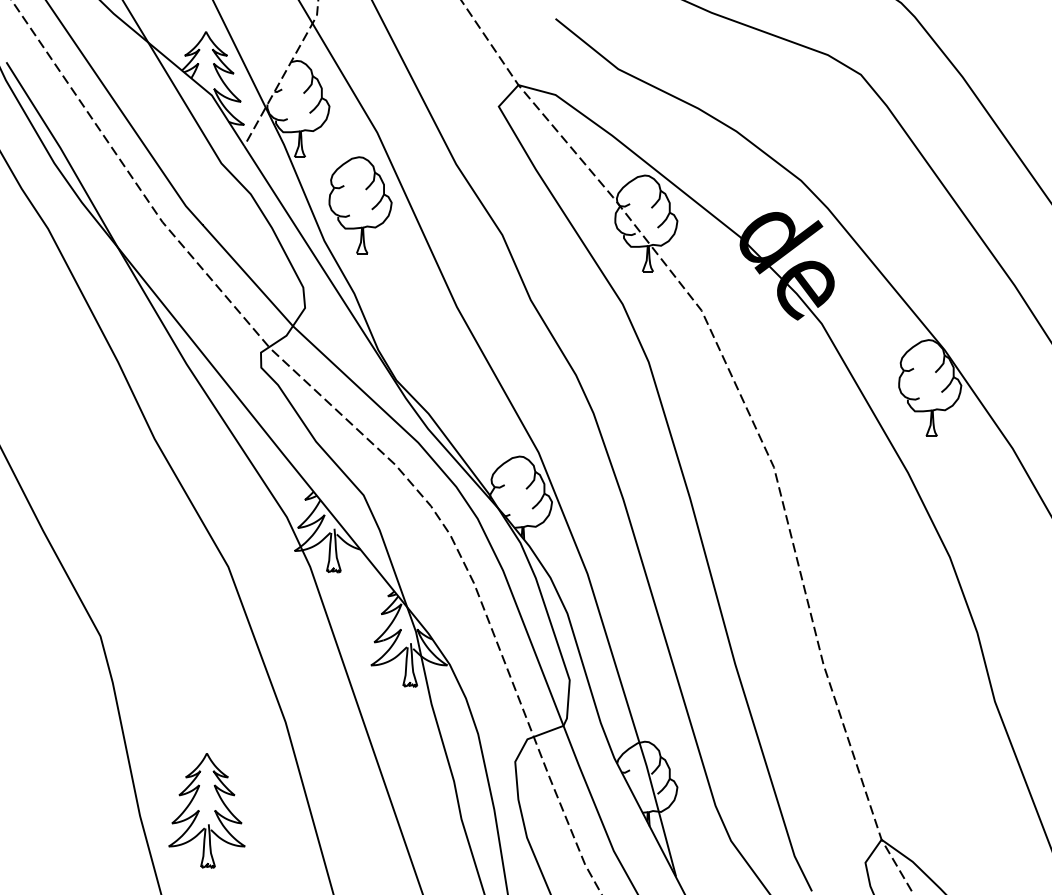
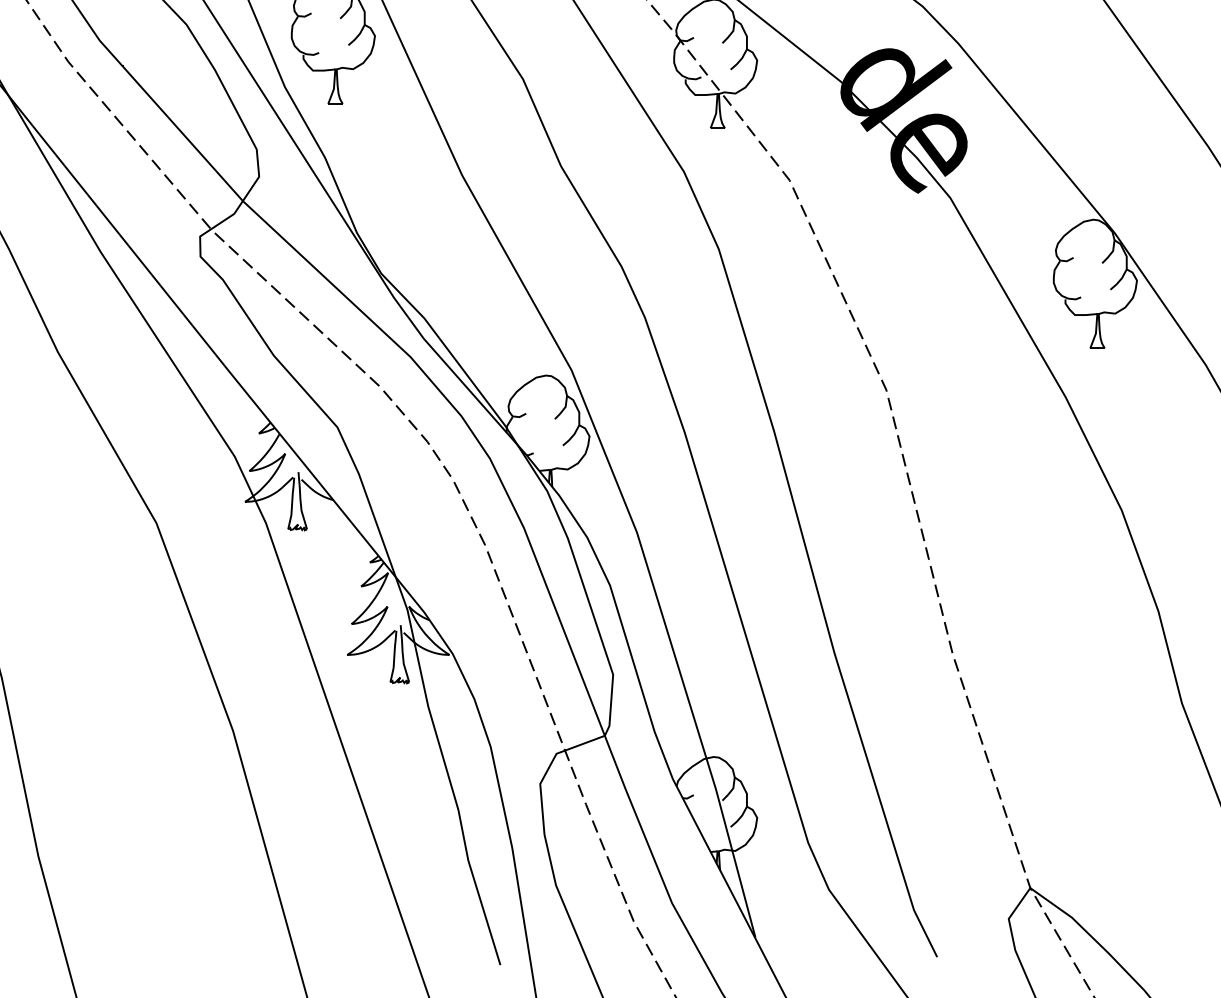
part: (206, 810) -> (127, 849), removed

